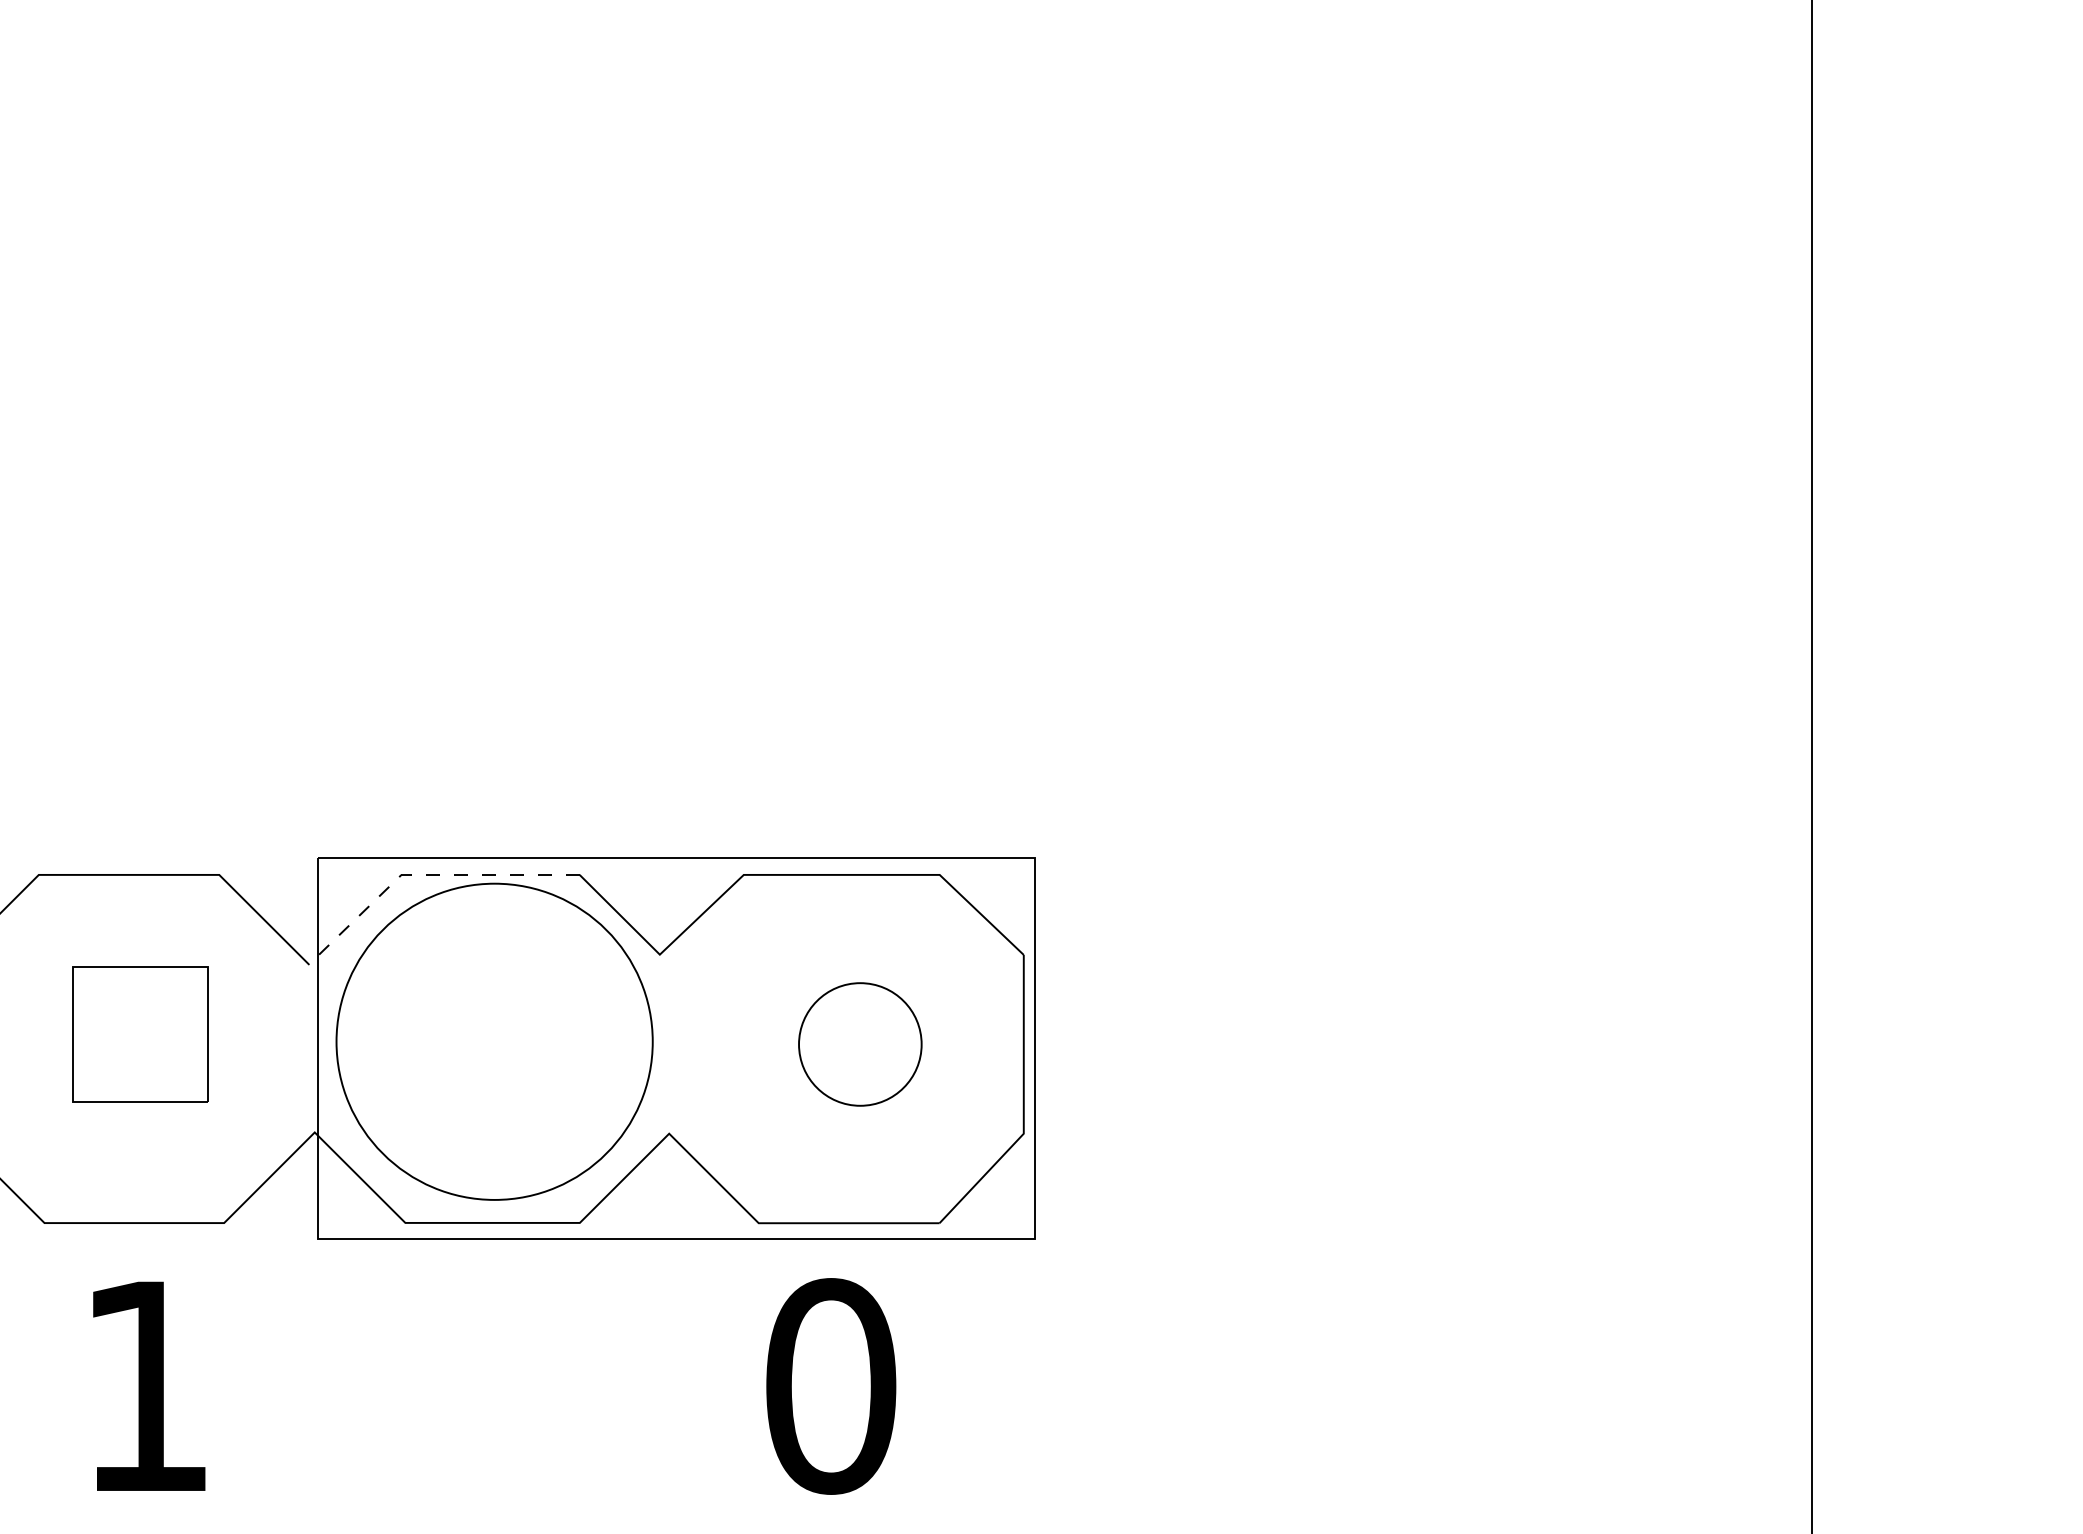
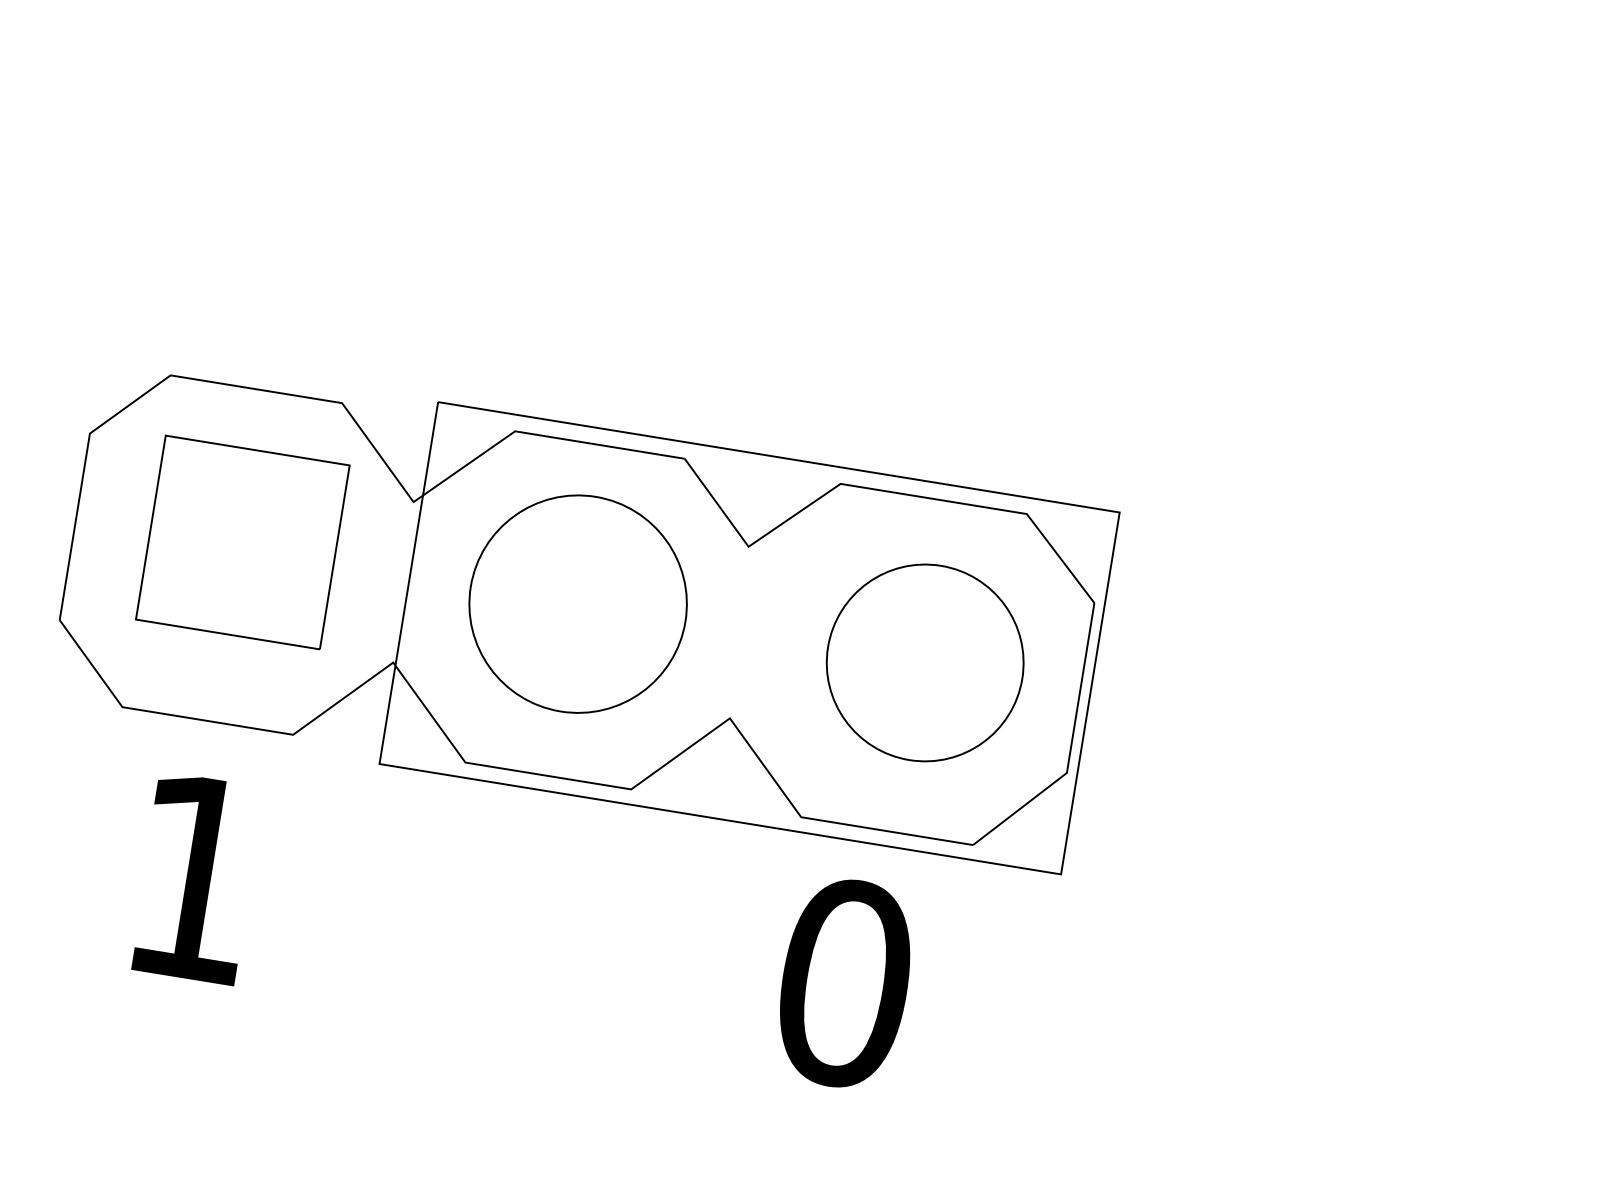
line: (425, 875) -> (538, 435), dashed -> solid
part: (140, 1034) -> (242, 542), size x1.43
circle: (494, 1041) -> (578, 603), size x0.71
circle: (860, 1044) -> (925, 663), size x1.67

